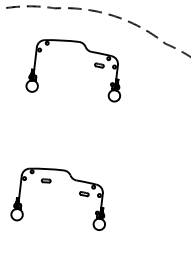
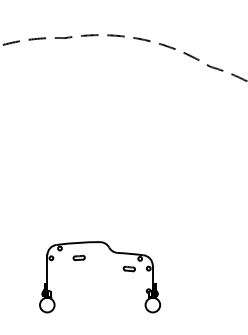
part: (94, 65) -> (122, 104), removed

